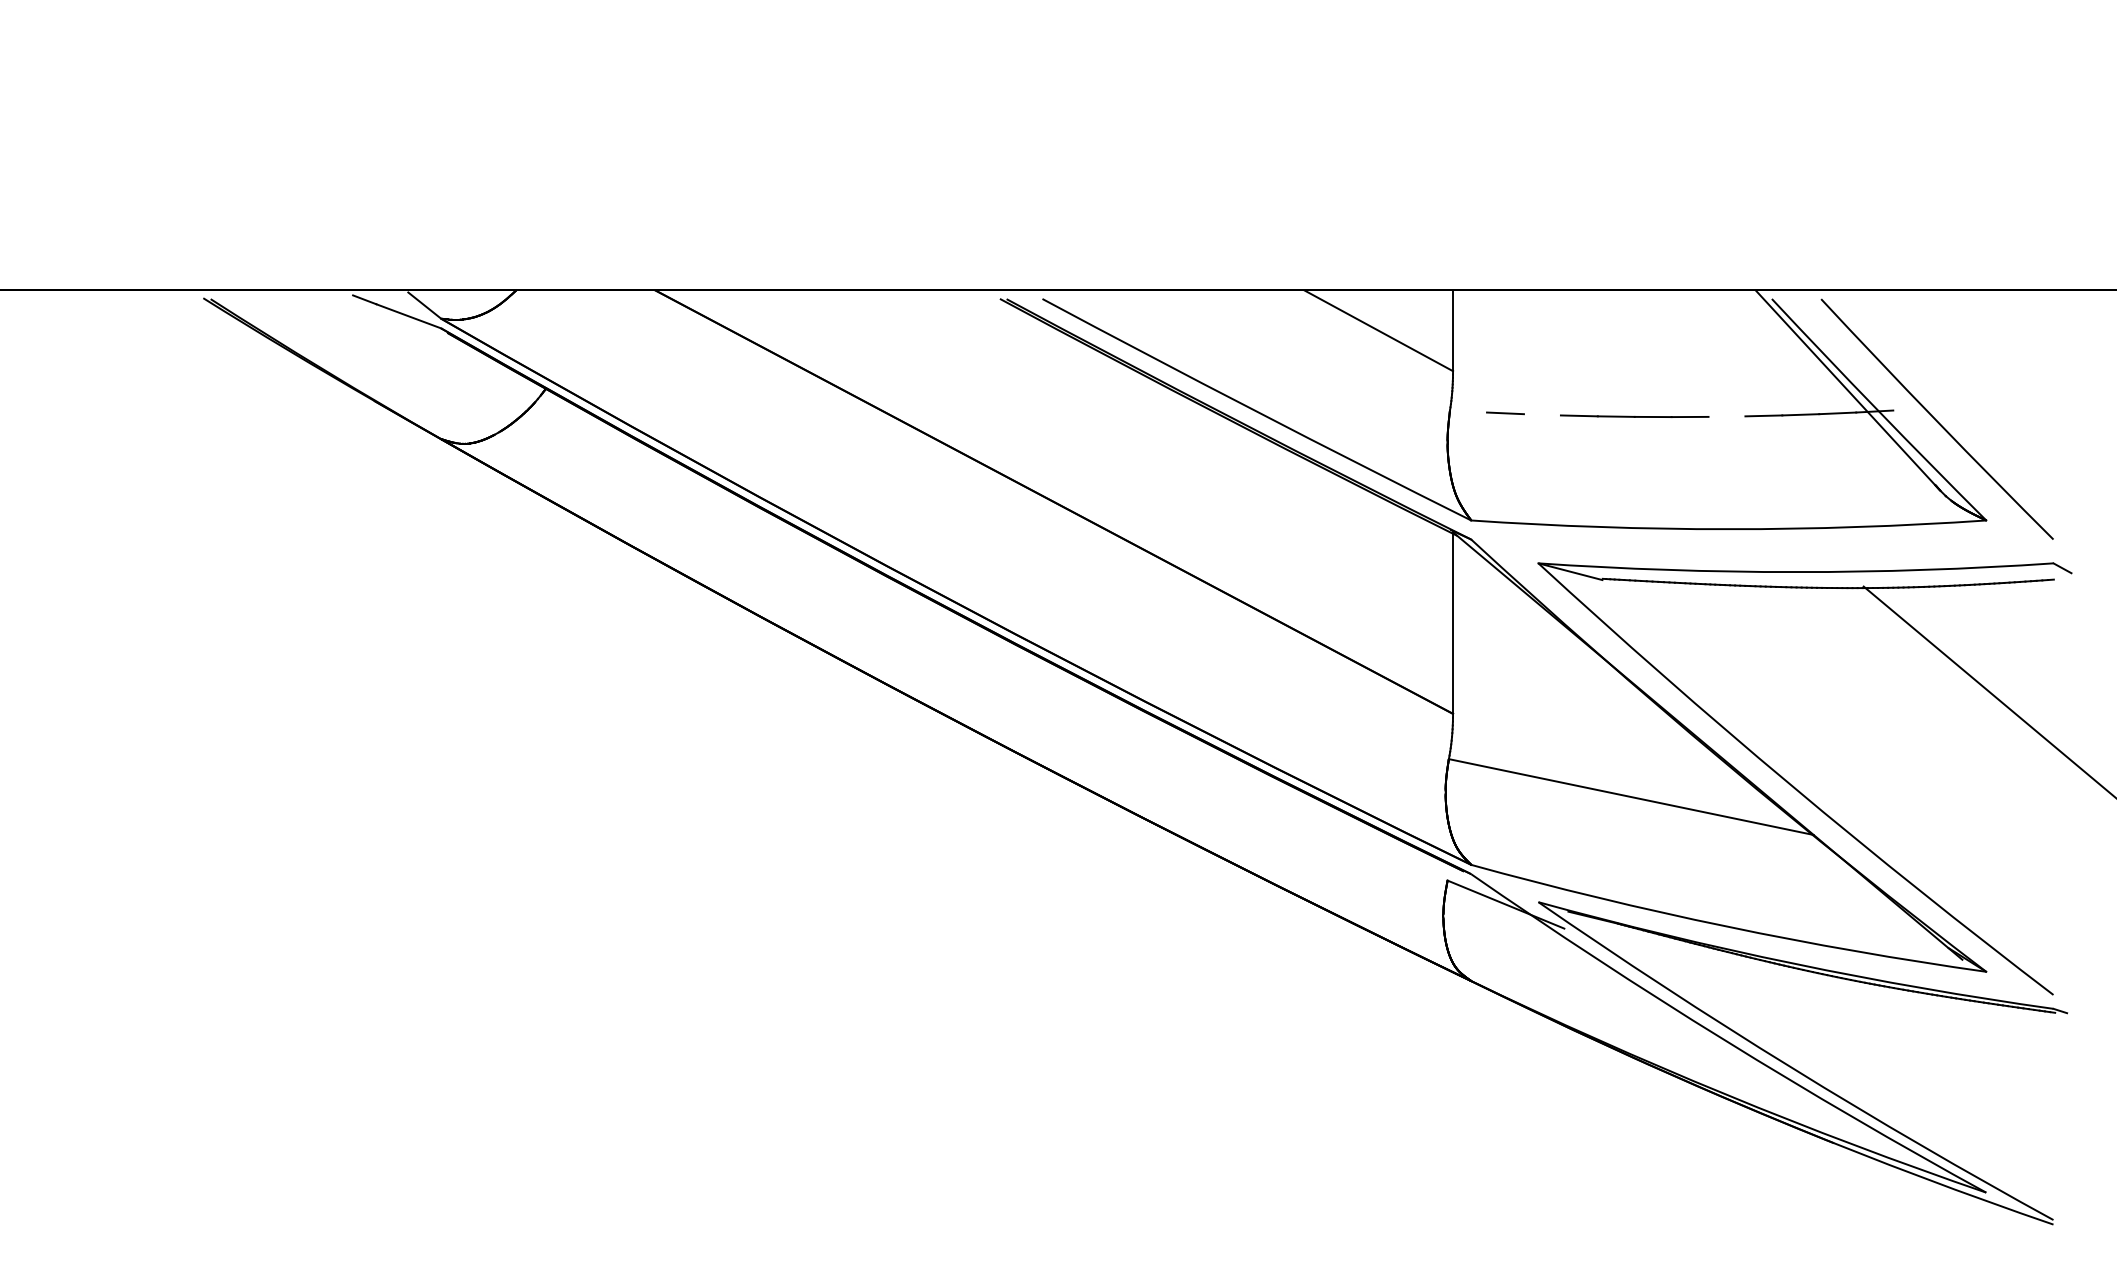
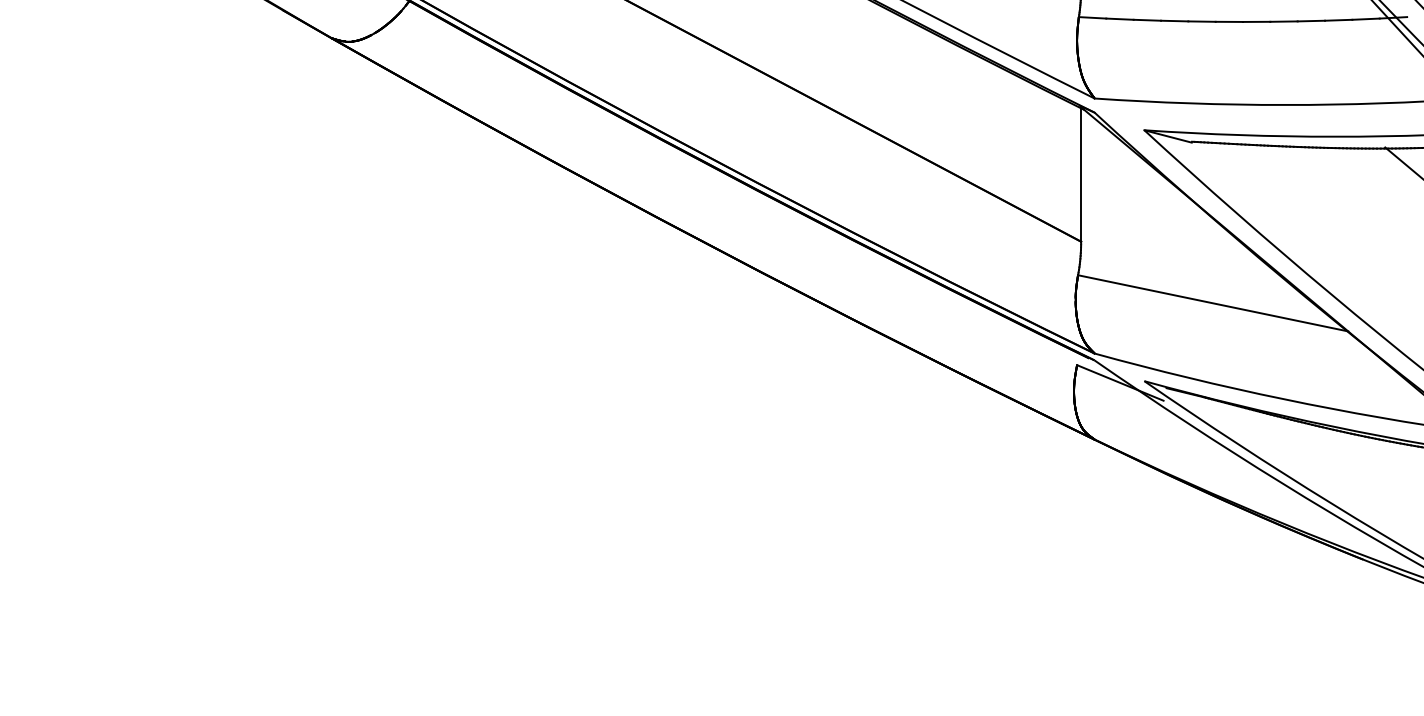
line: (1468, 411) -> (1092, 17), added
line: (1541, 414) -> (1146, 20), added
line: (1726, 416) -> (1283, 21), added

